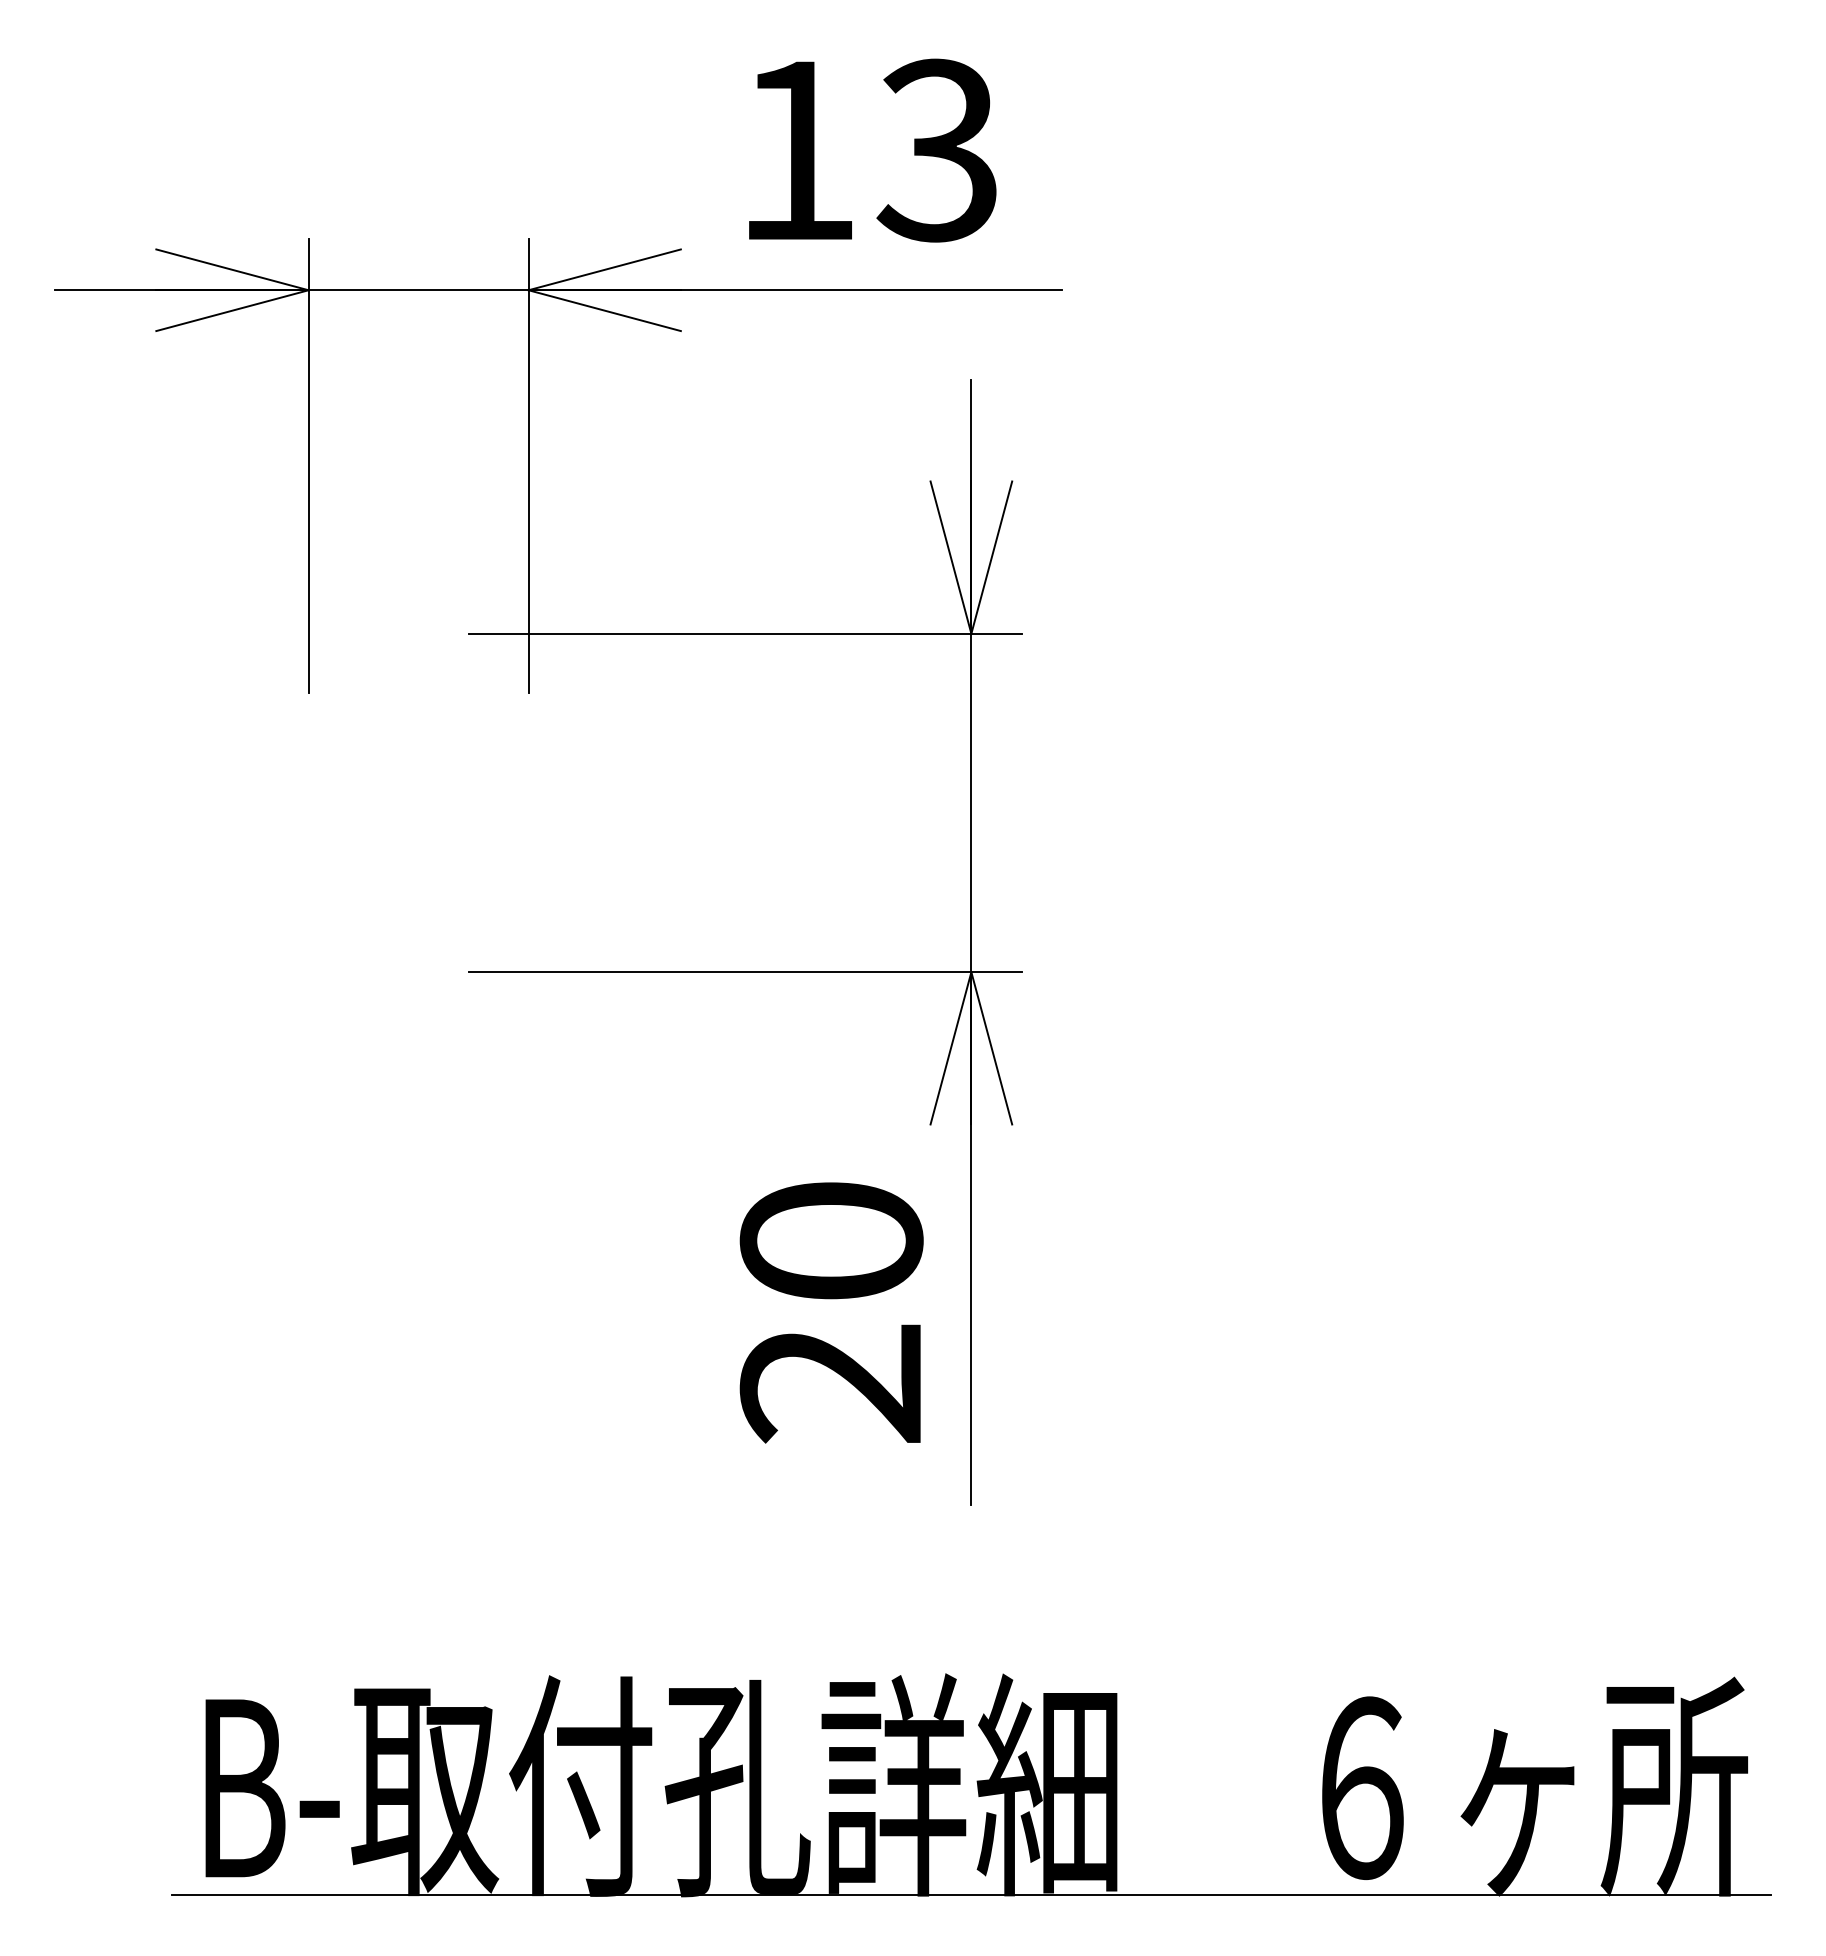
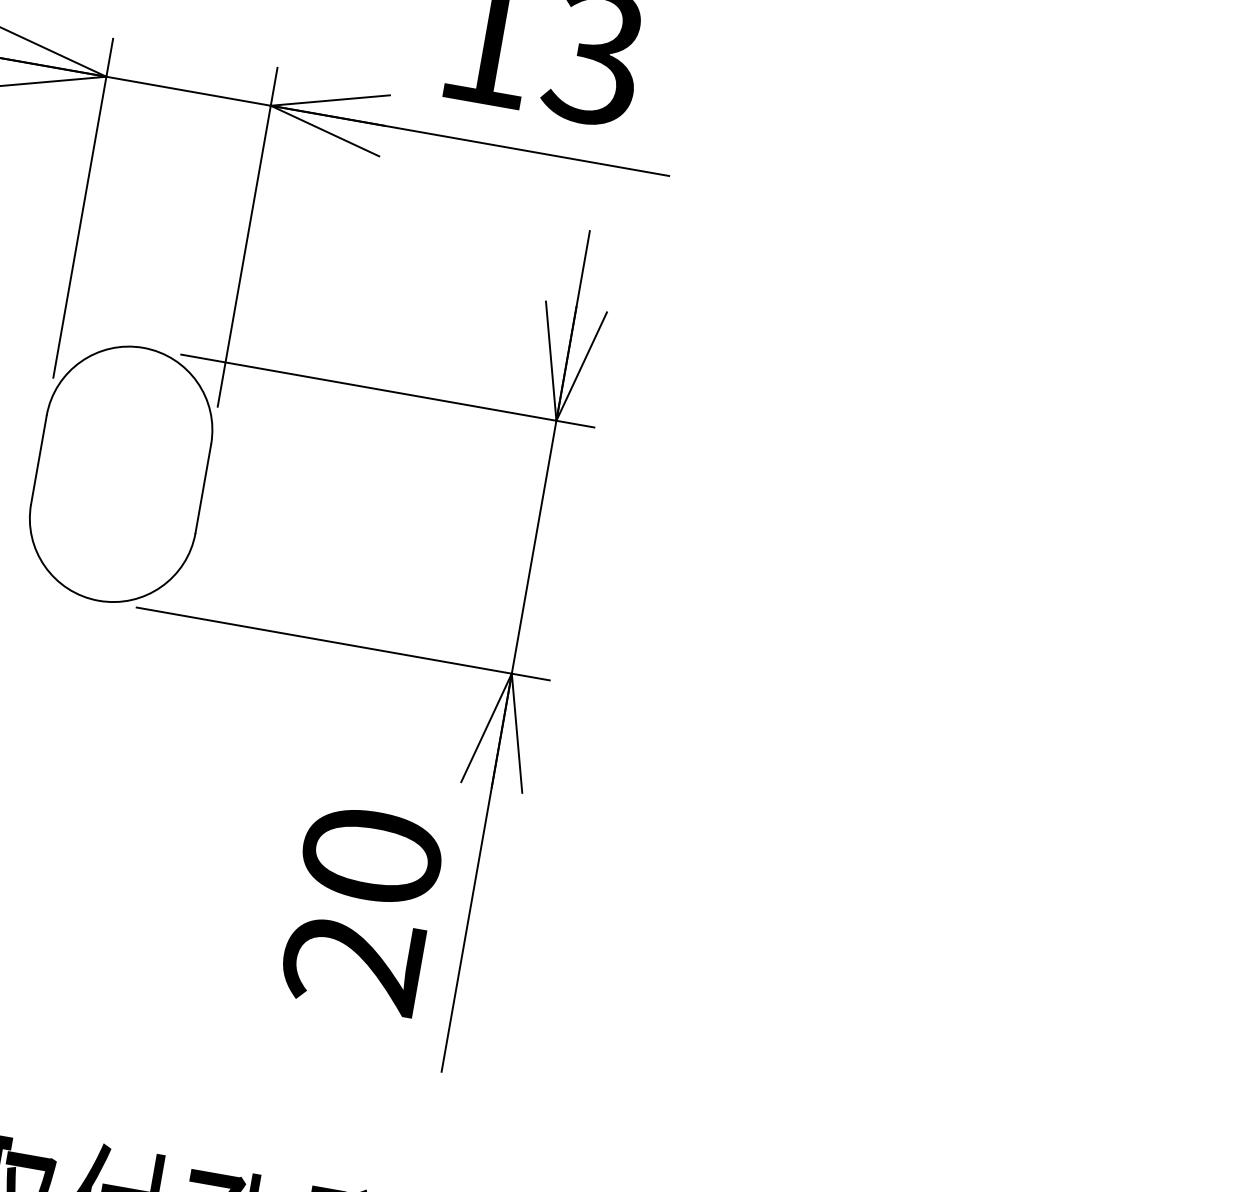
part: (418, 802) -> (121, 474), added

